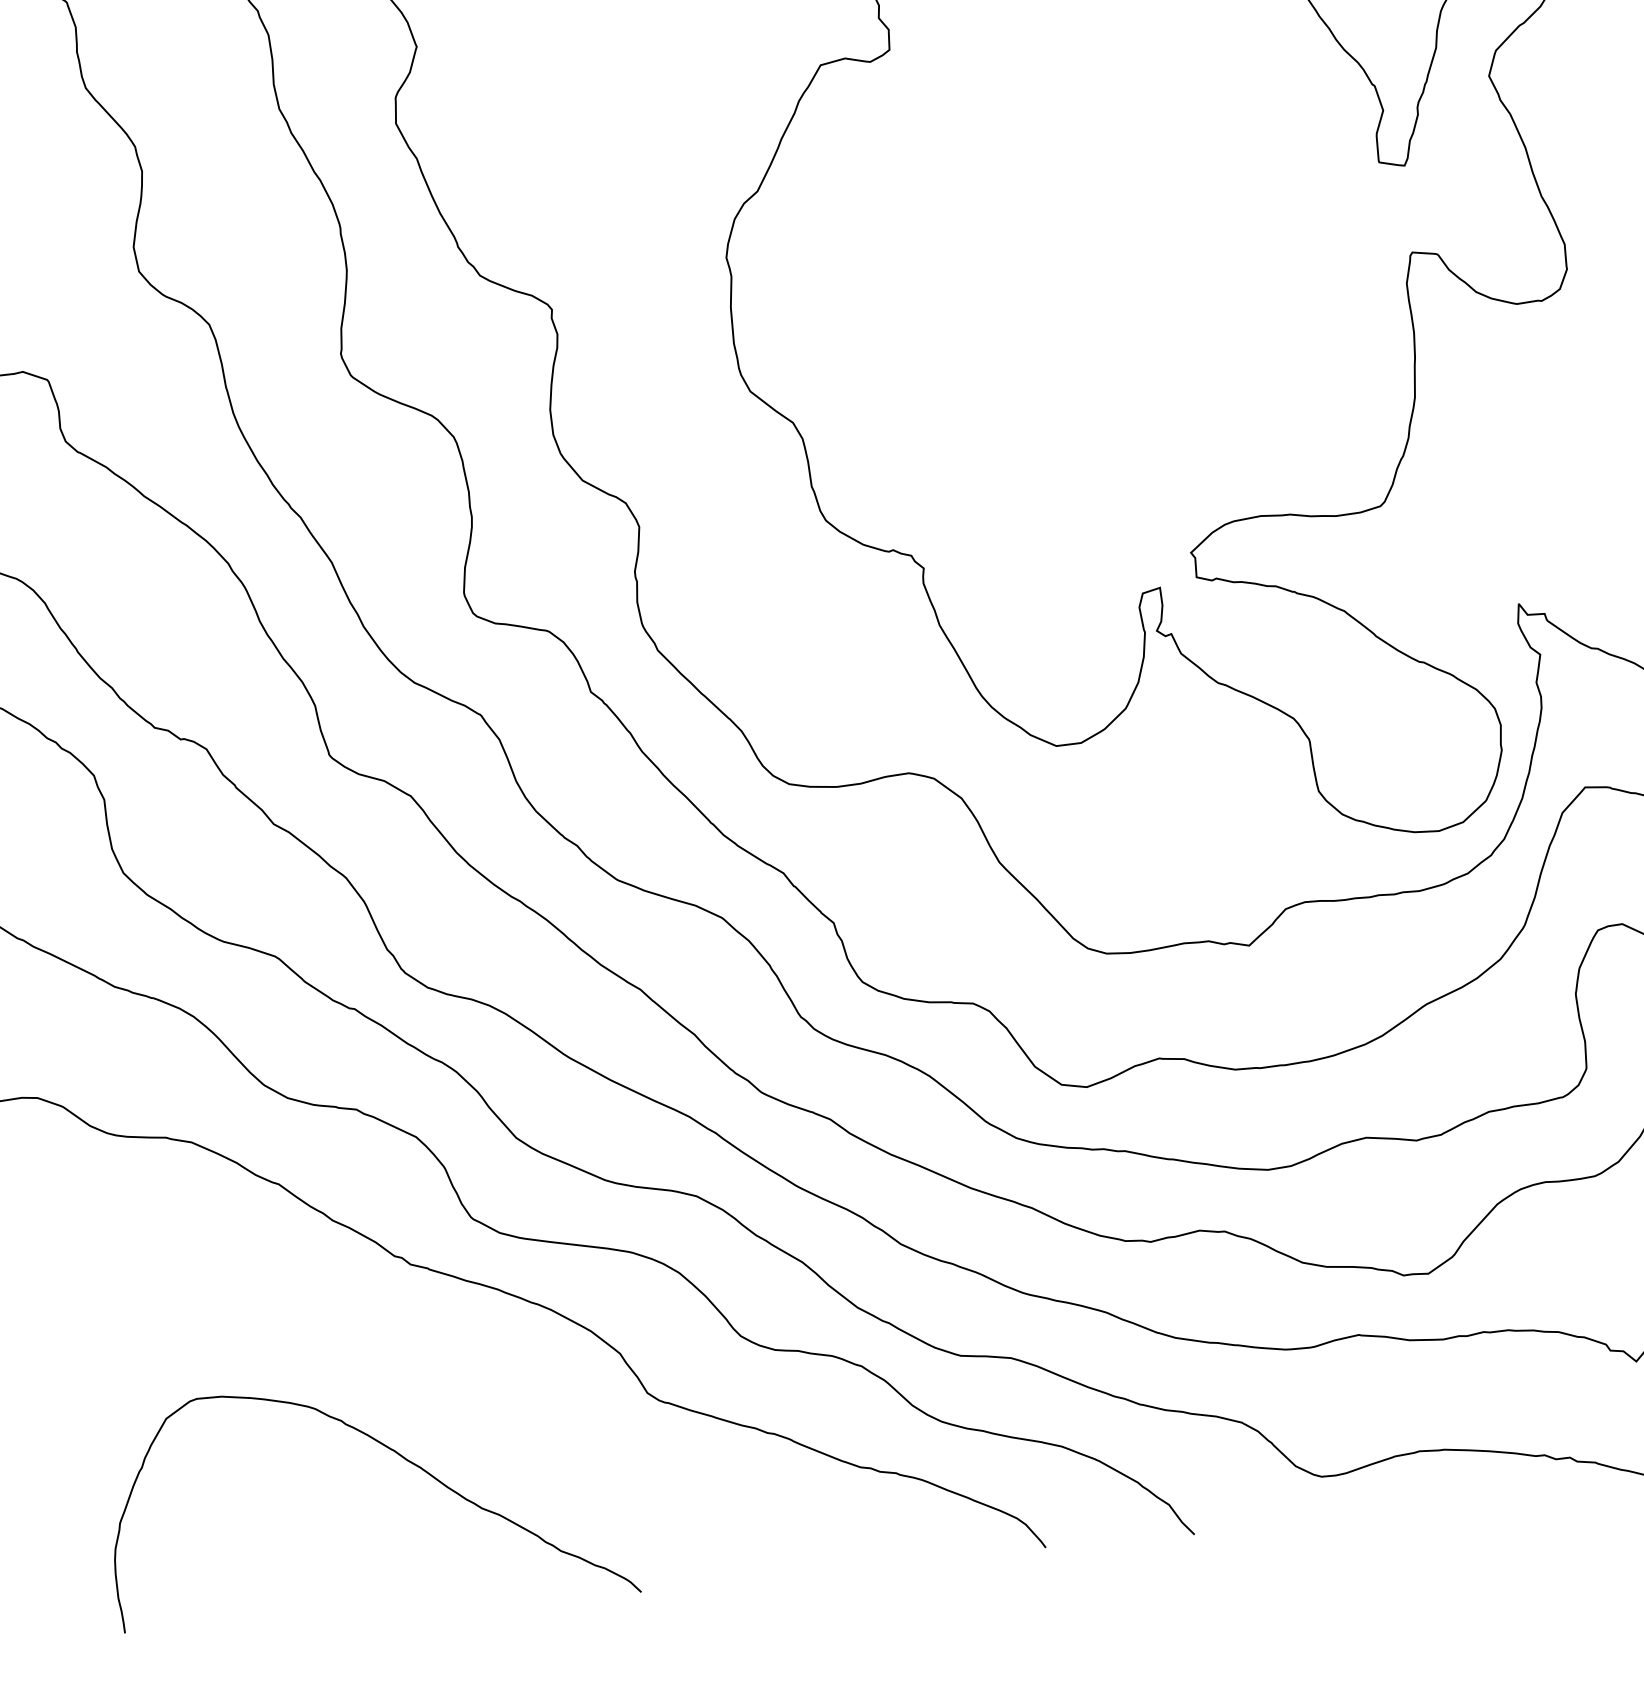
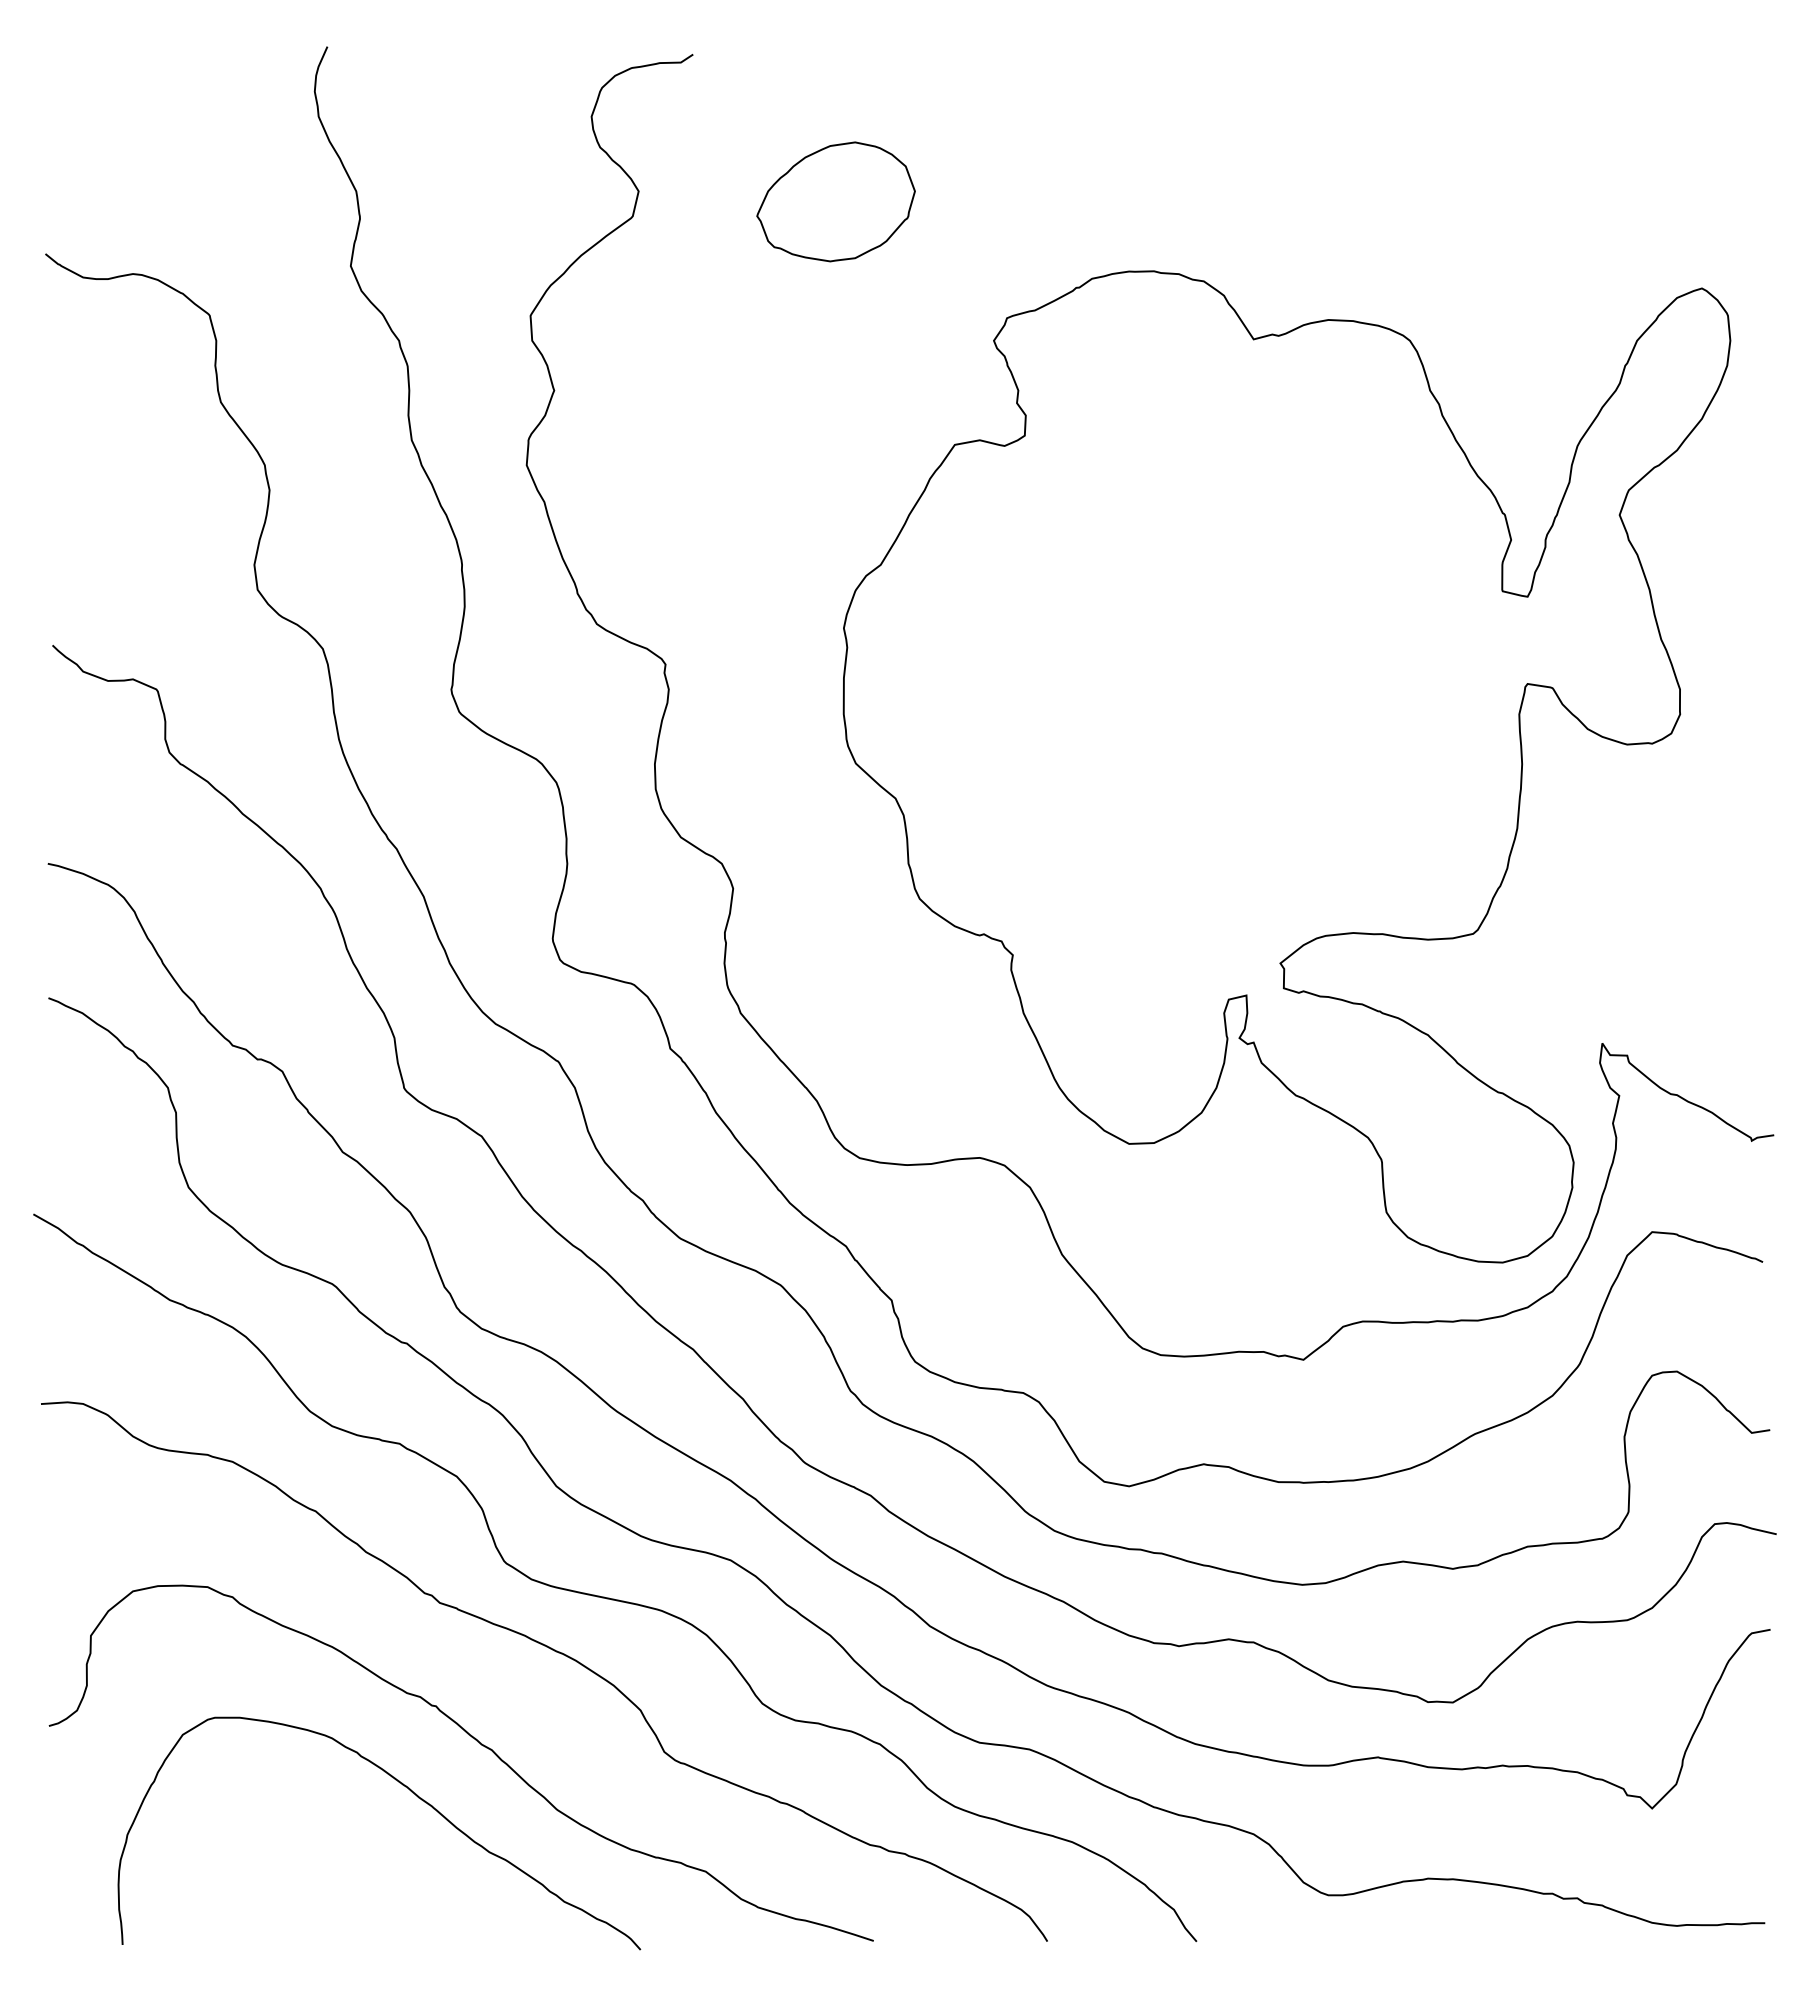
curve: (459, 1399) -> (476, 1741), added

